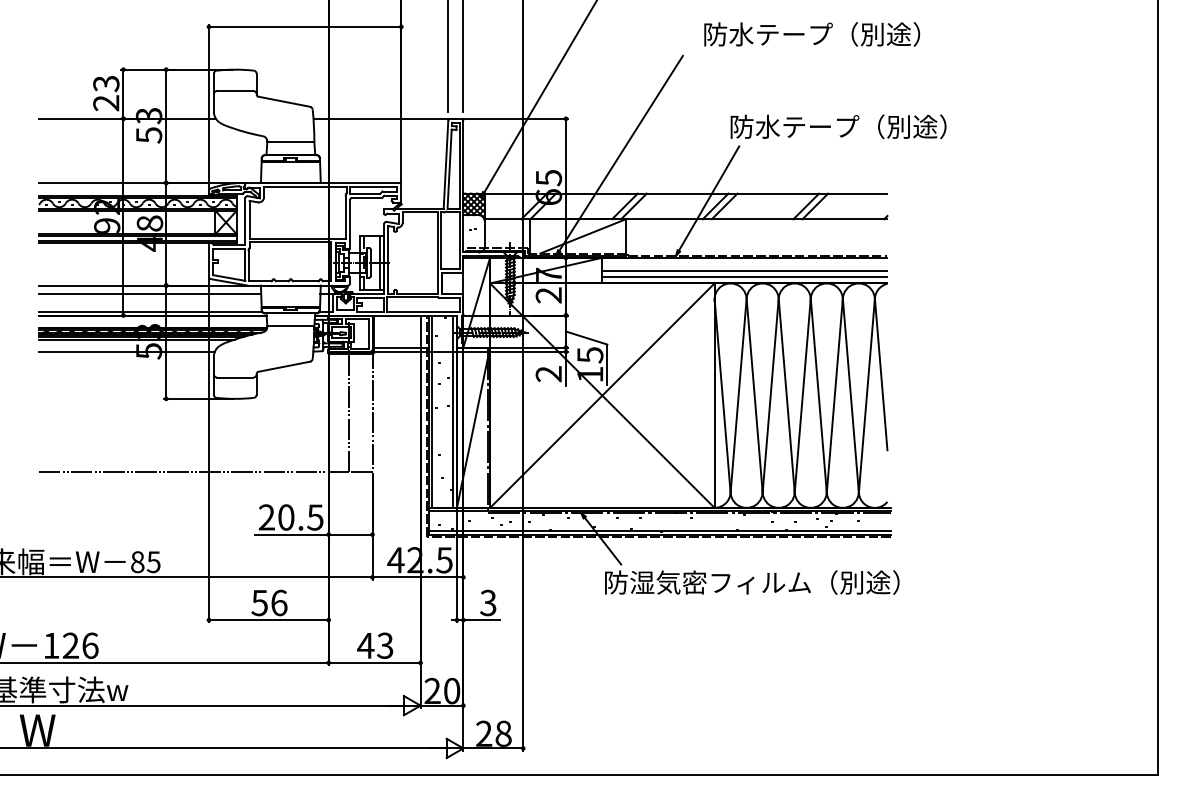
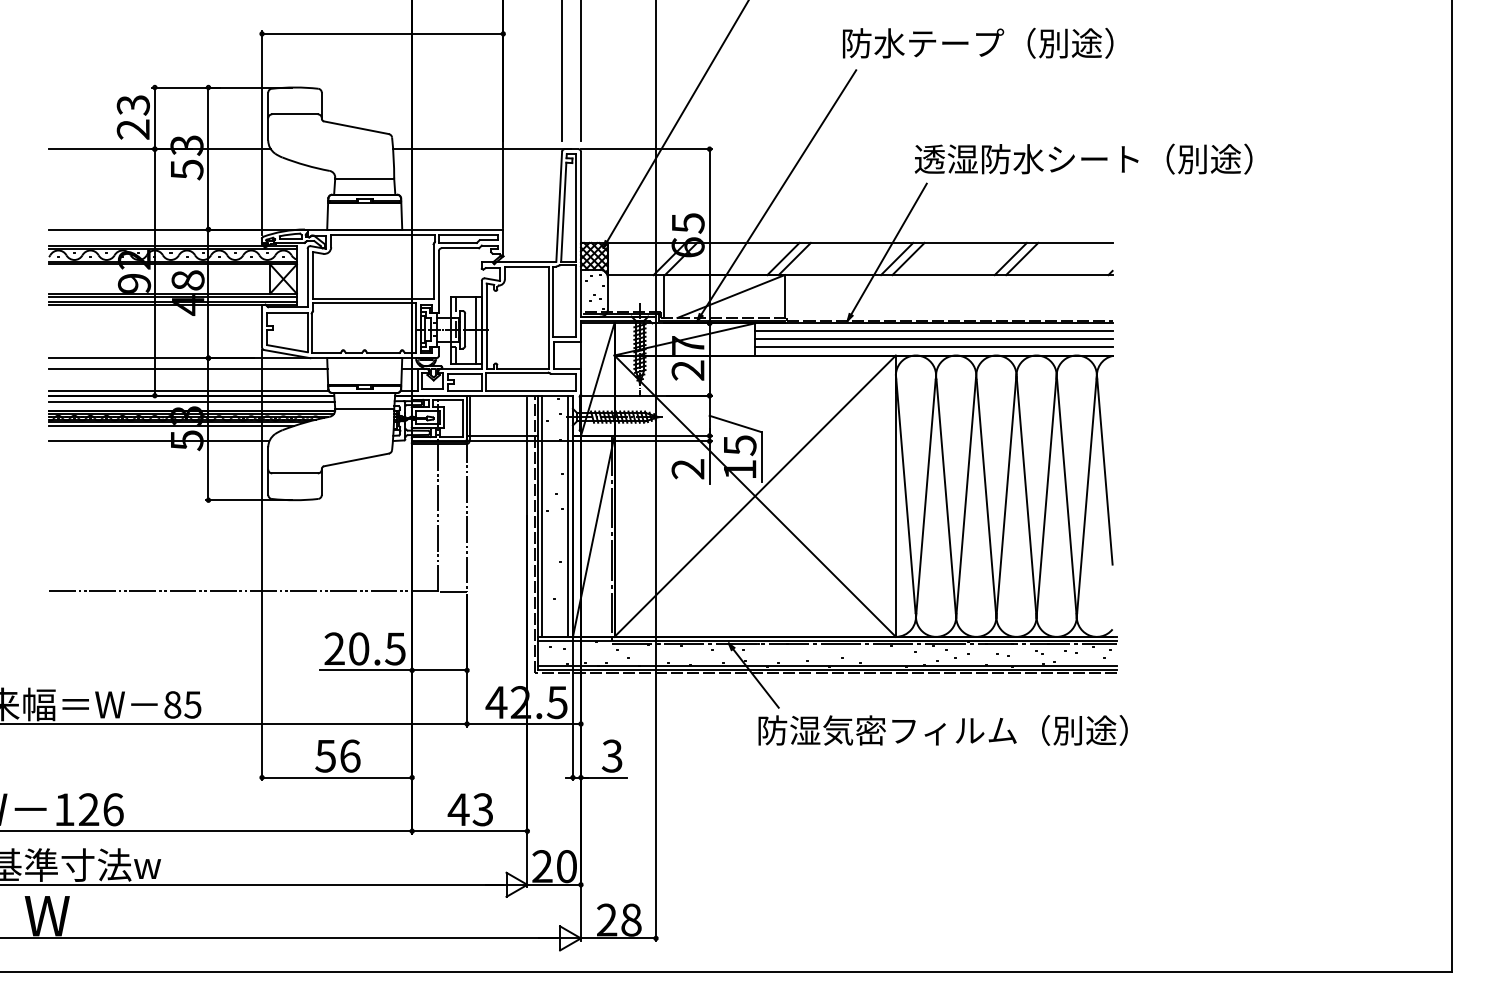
text: (812, 34) -> (978, 43), moved
text: (863, 126) -> (1082, 158), 防水テープ（別途） -> 透湿防水シート（別途）
line: (744, 264) -> (933, 331), added
line: (152, 320) -> (191, 401), added

